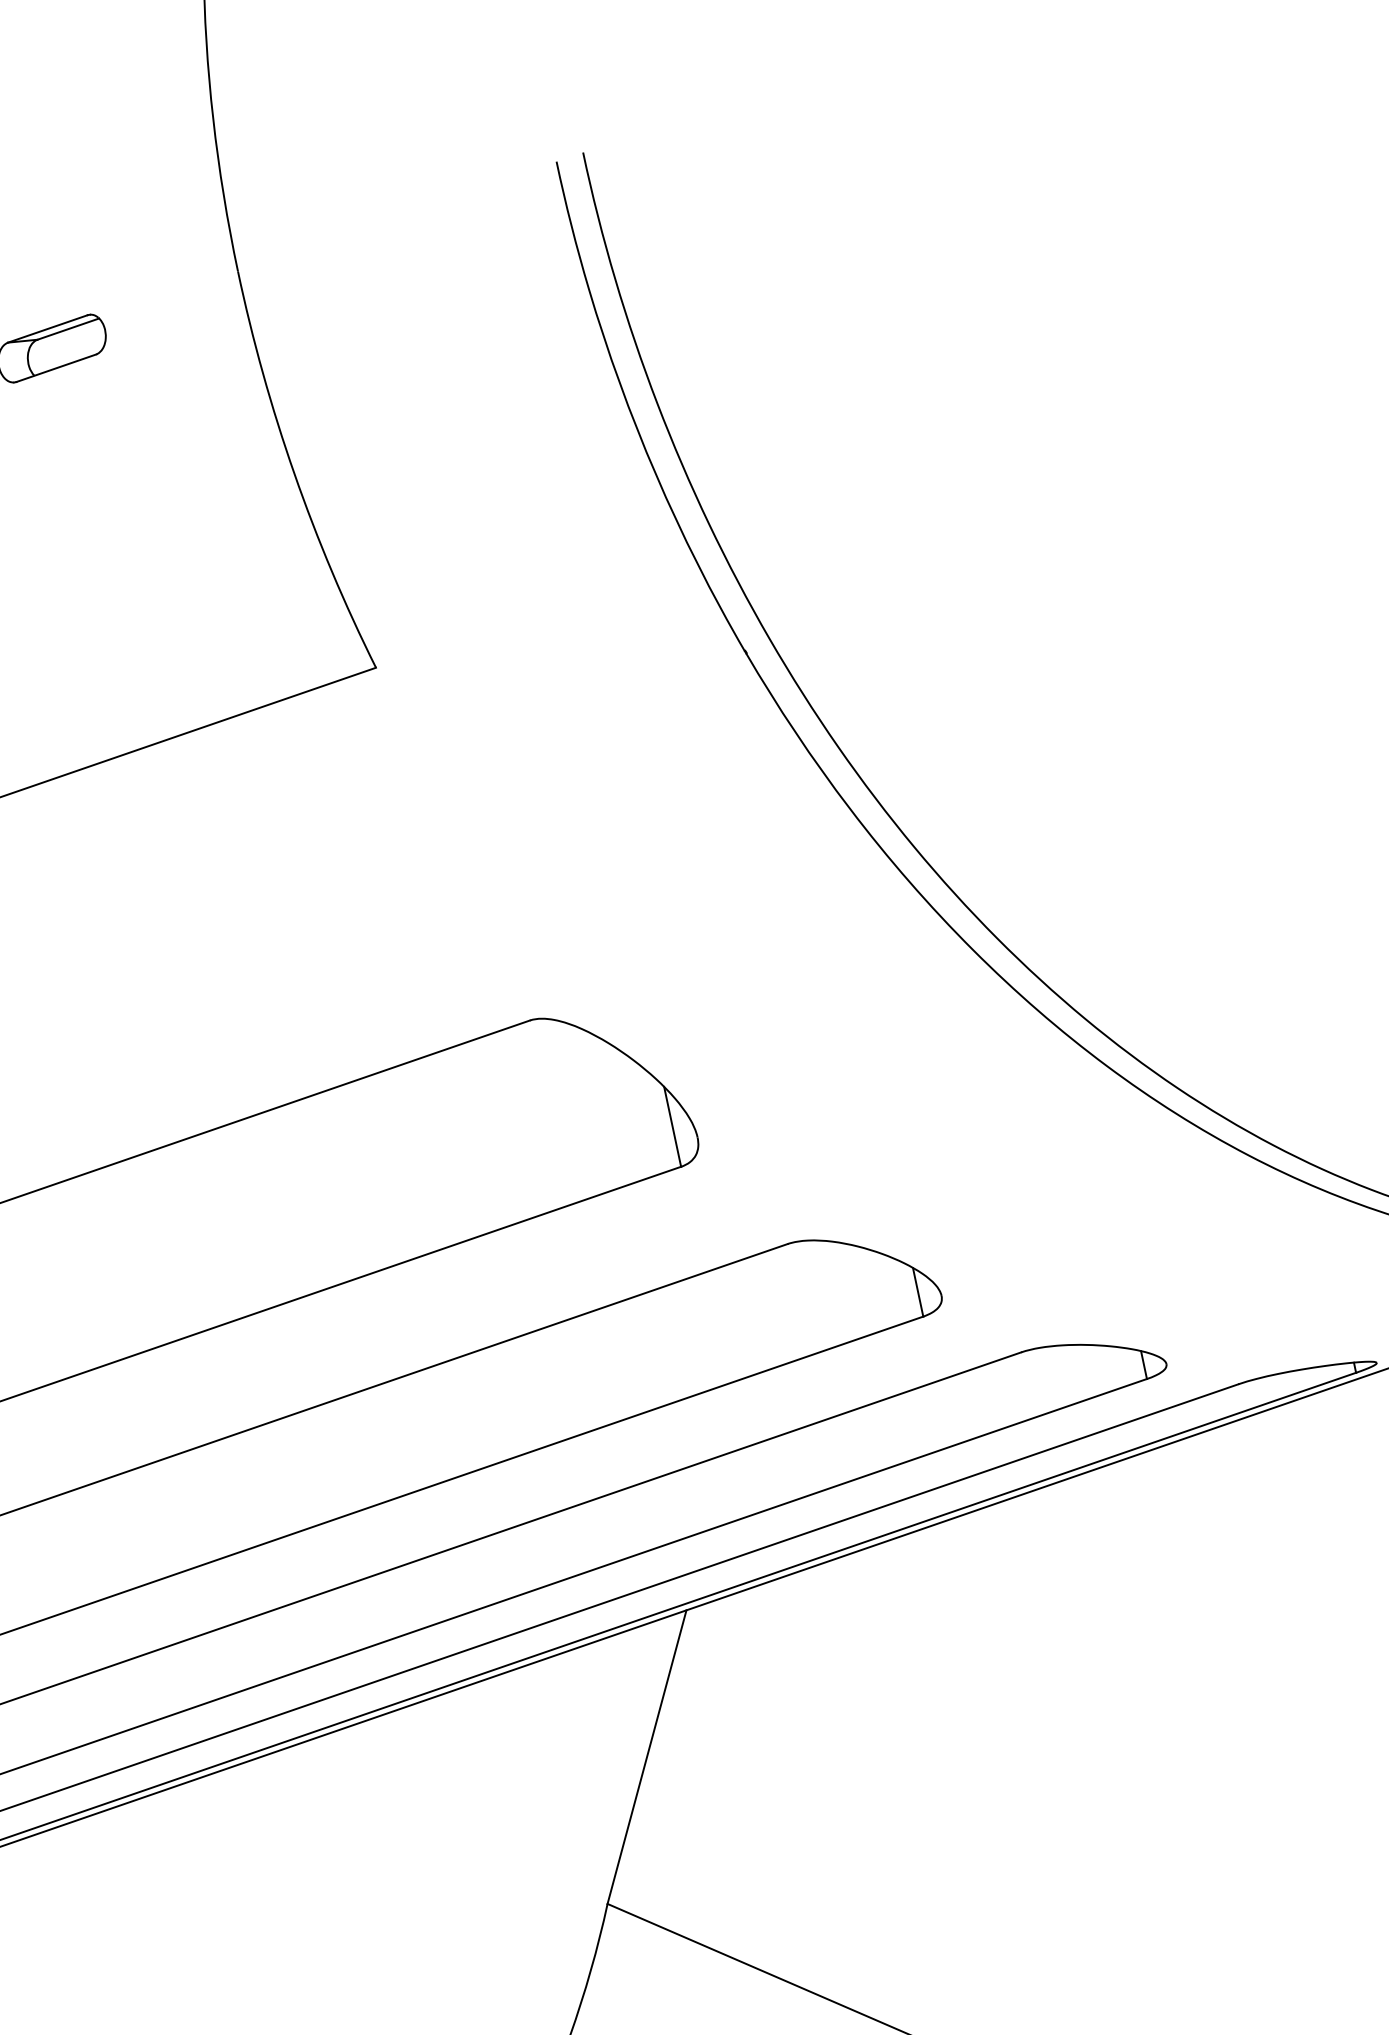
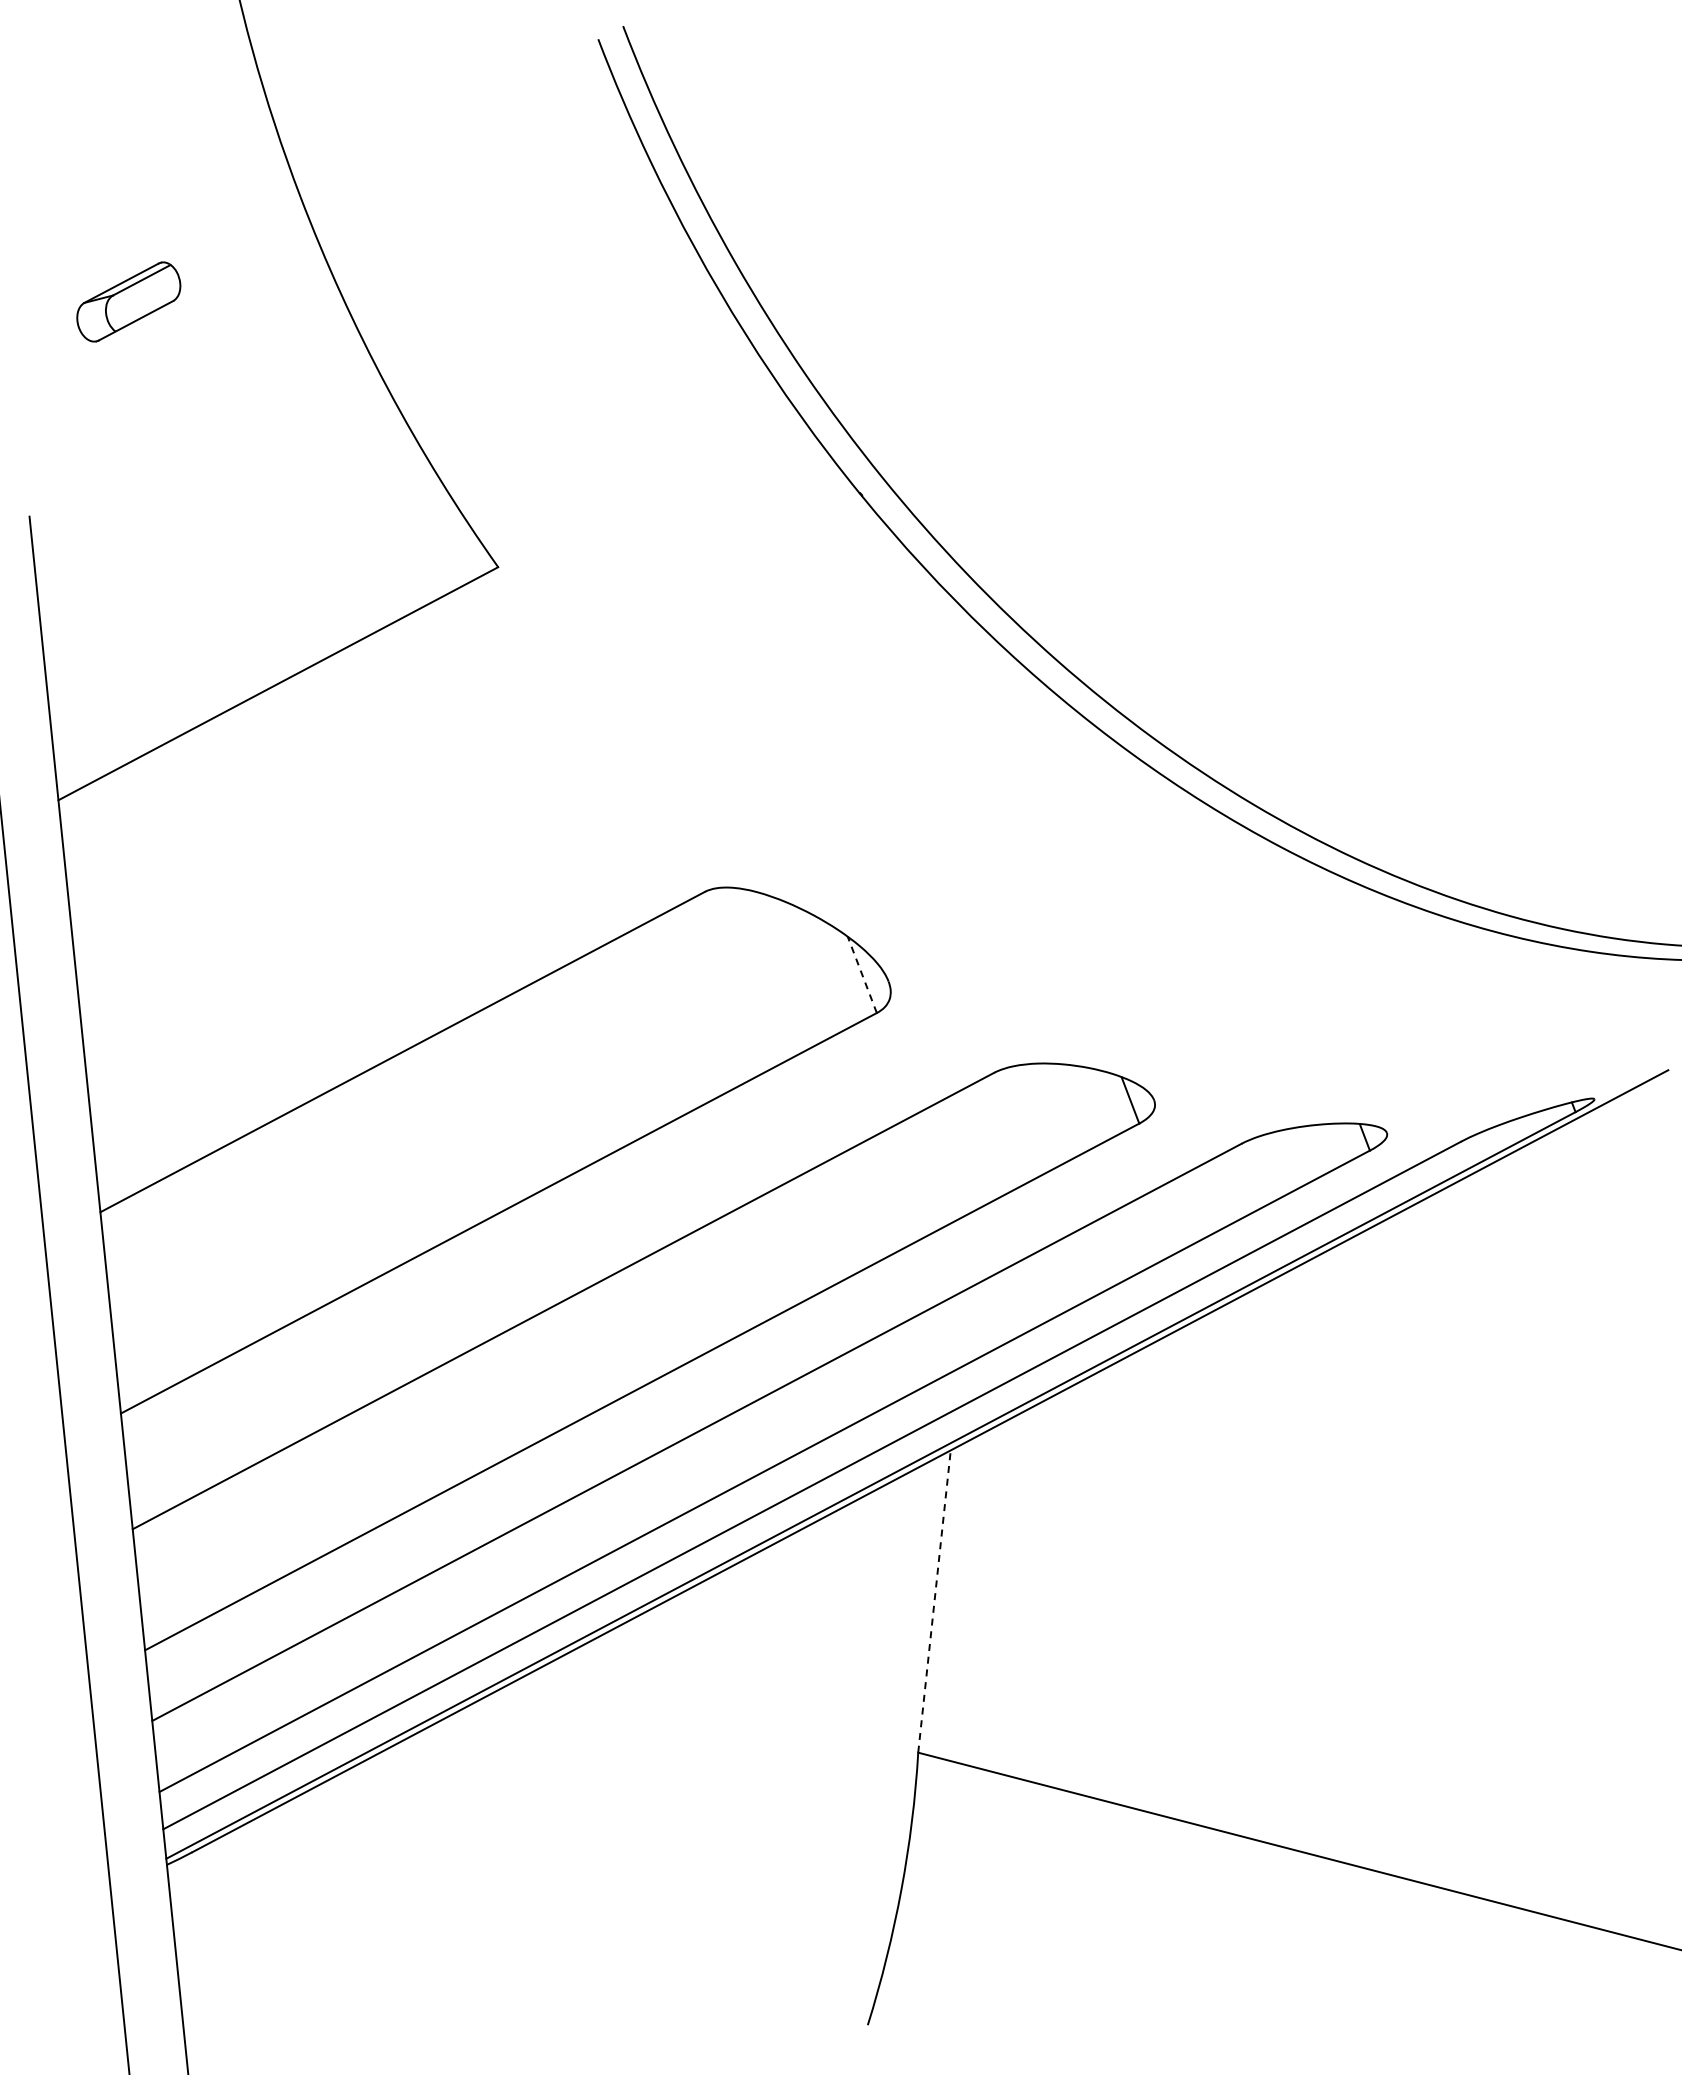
line: (672, 1126) -> (862, 974), solid -> dashed
line: (647, 1757) -> (934, 1601), solid -> dashed

